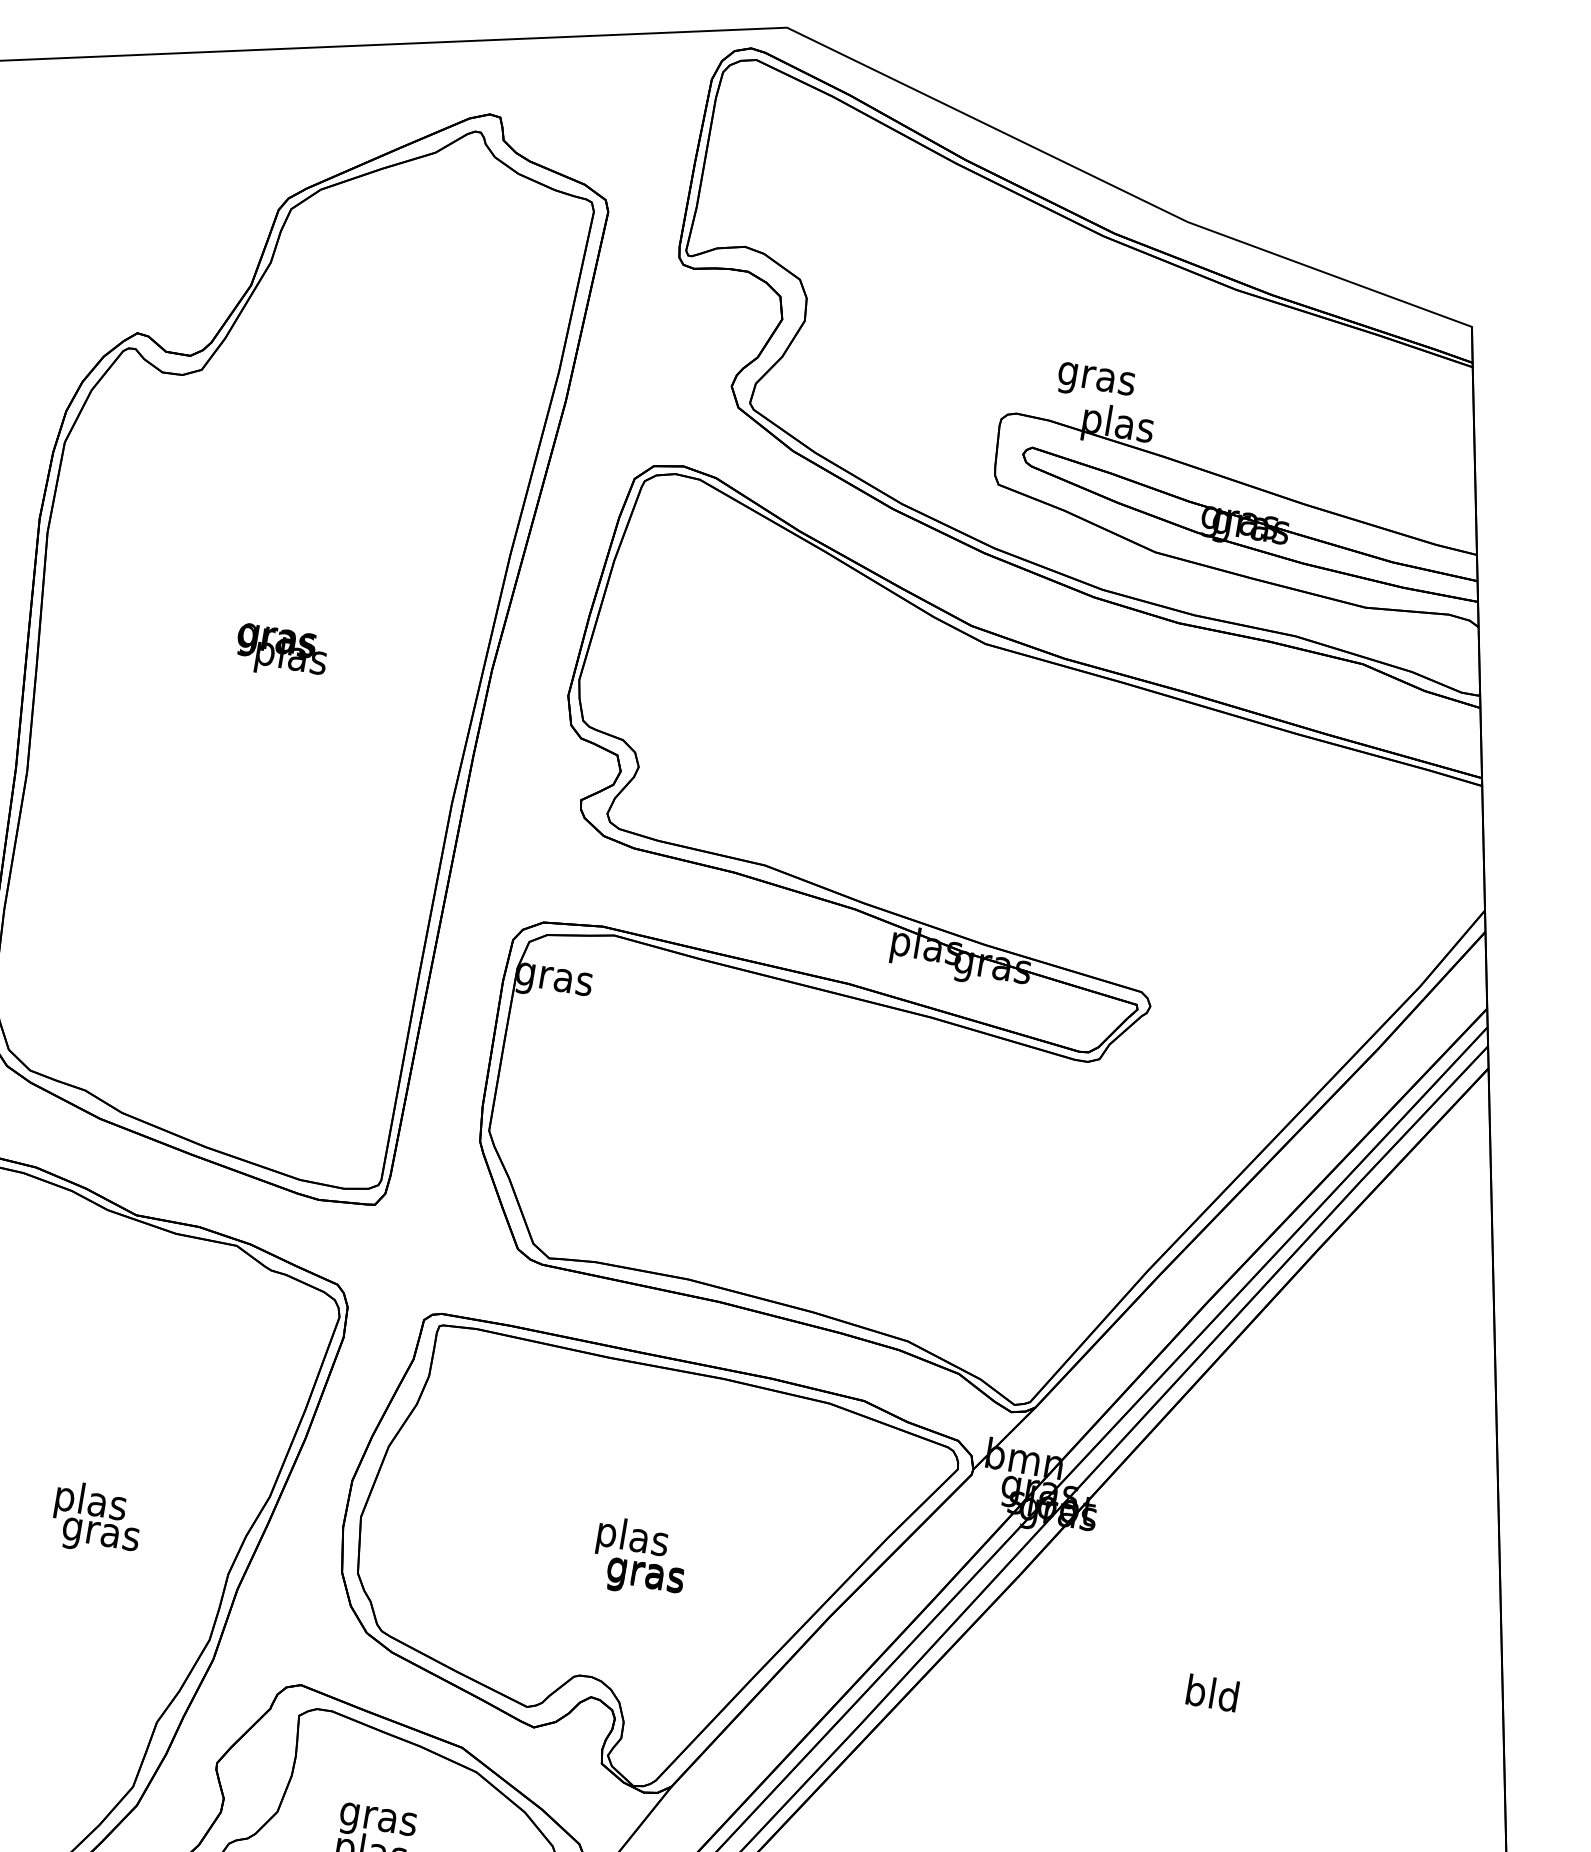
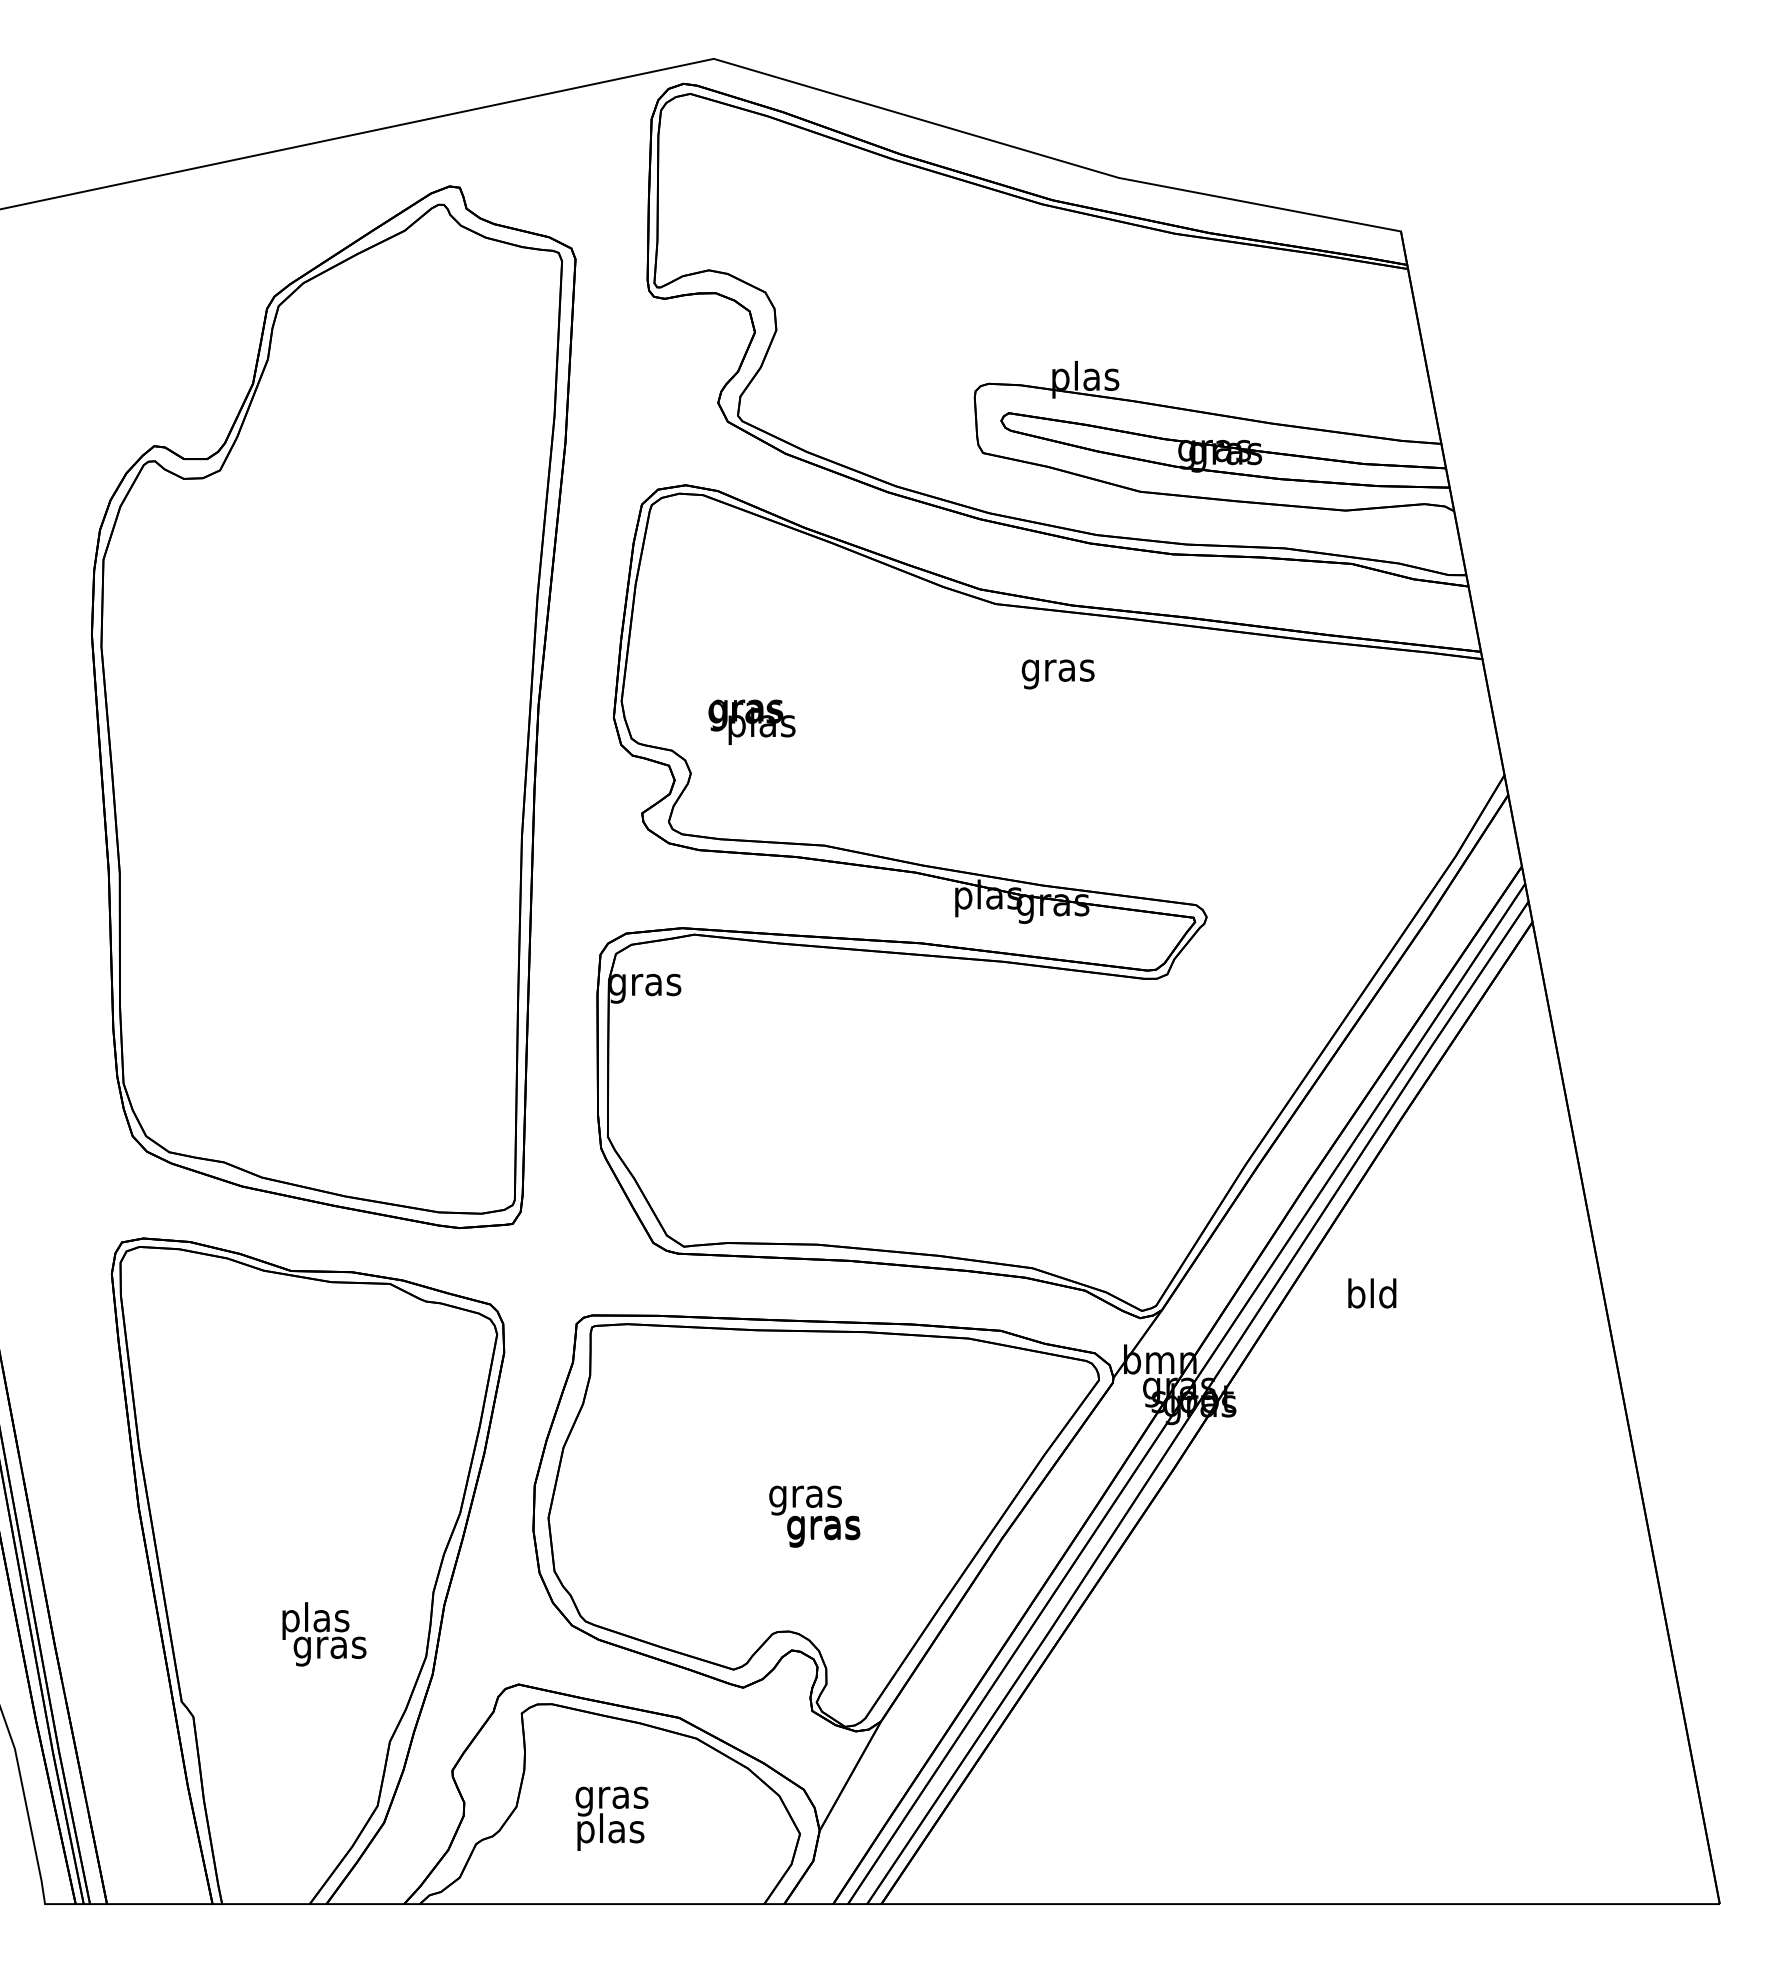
text: (1095, 382) -> (1057, 674), moved
text: (281, 651) -> (751, 721), moved
text: (97, 1519) -> (324, 1634), moved
text: (632, 1539) -> (805, 1496), plas -> gras
text: (1212, 1693) -> (1372, 1293), moved

